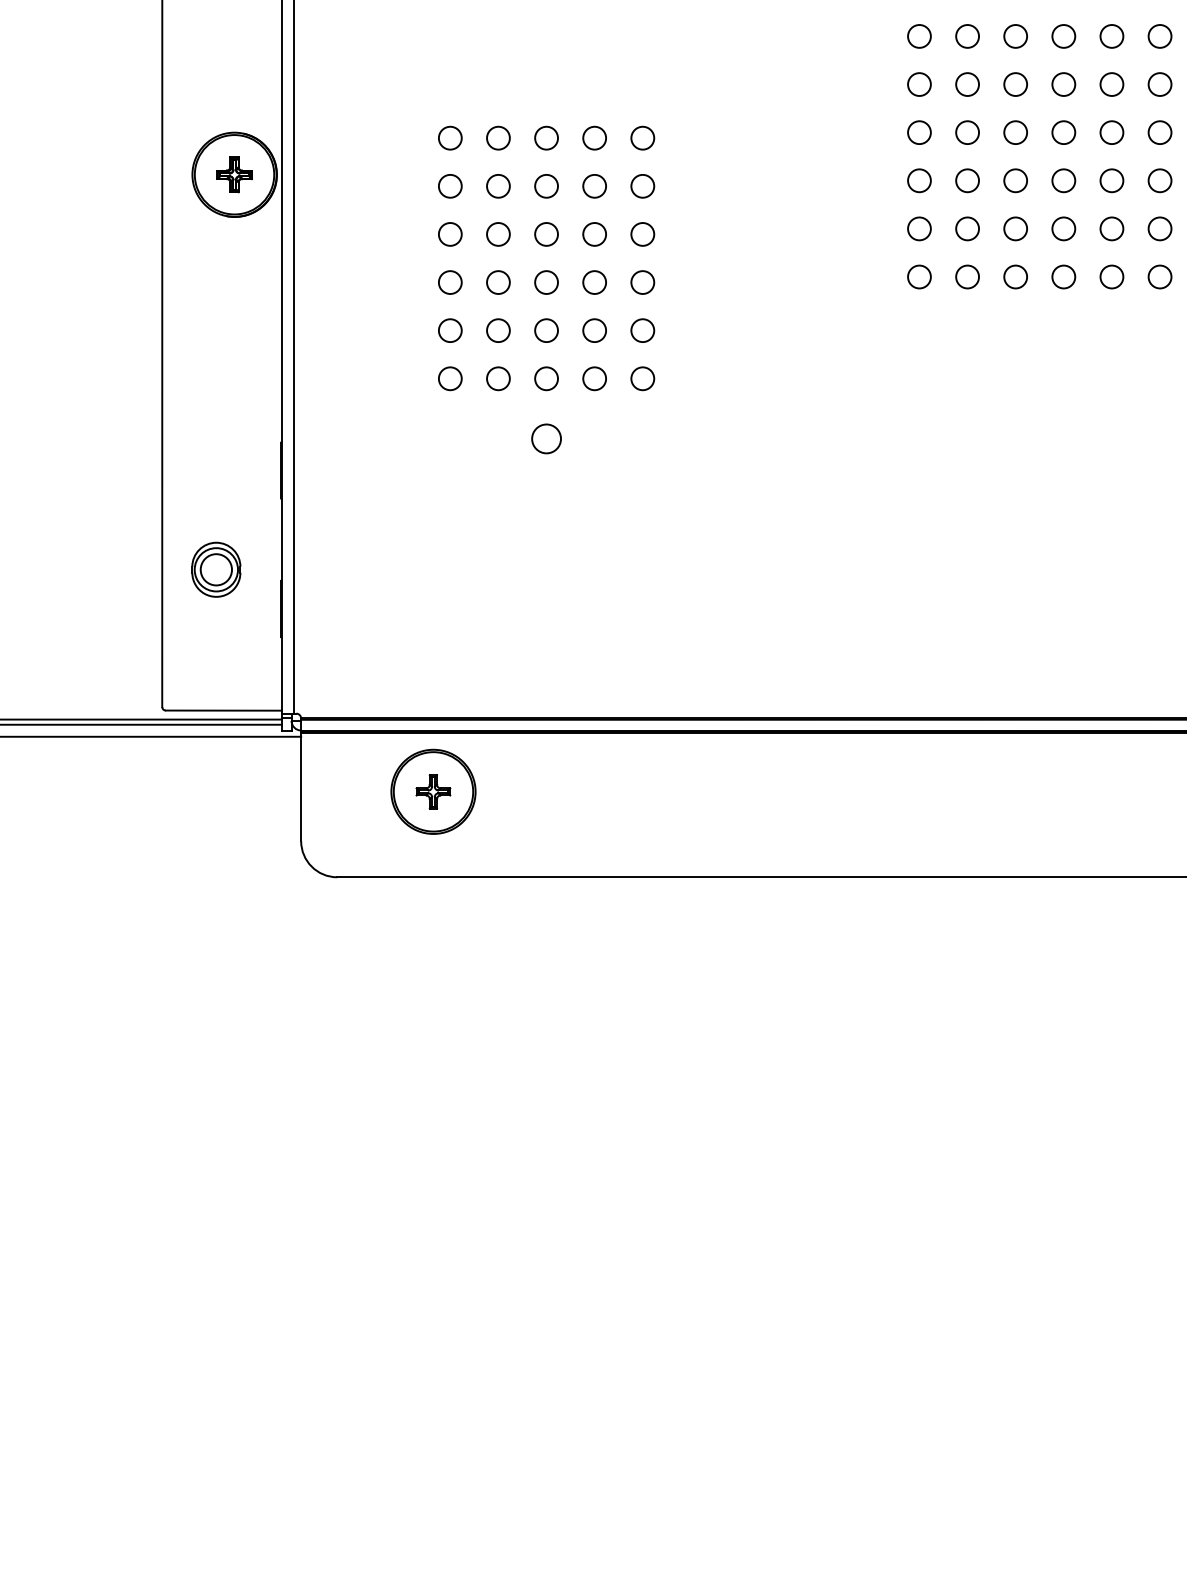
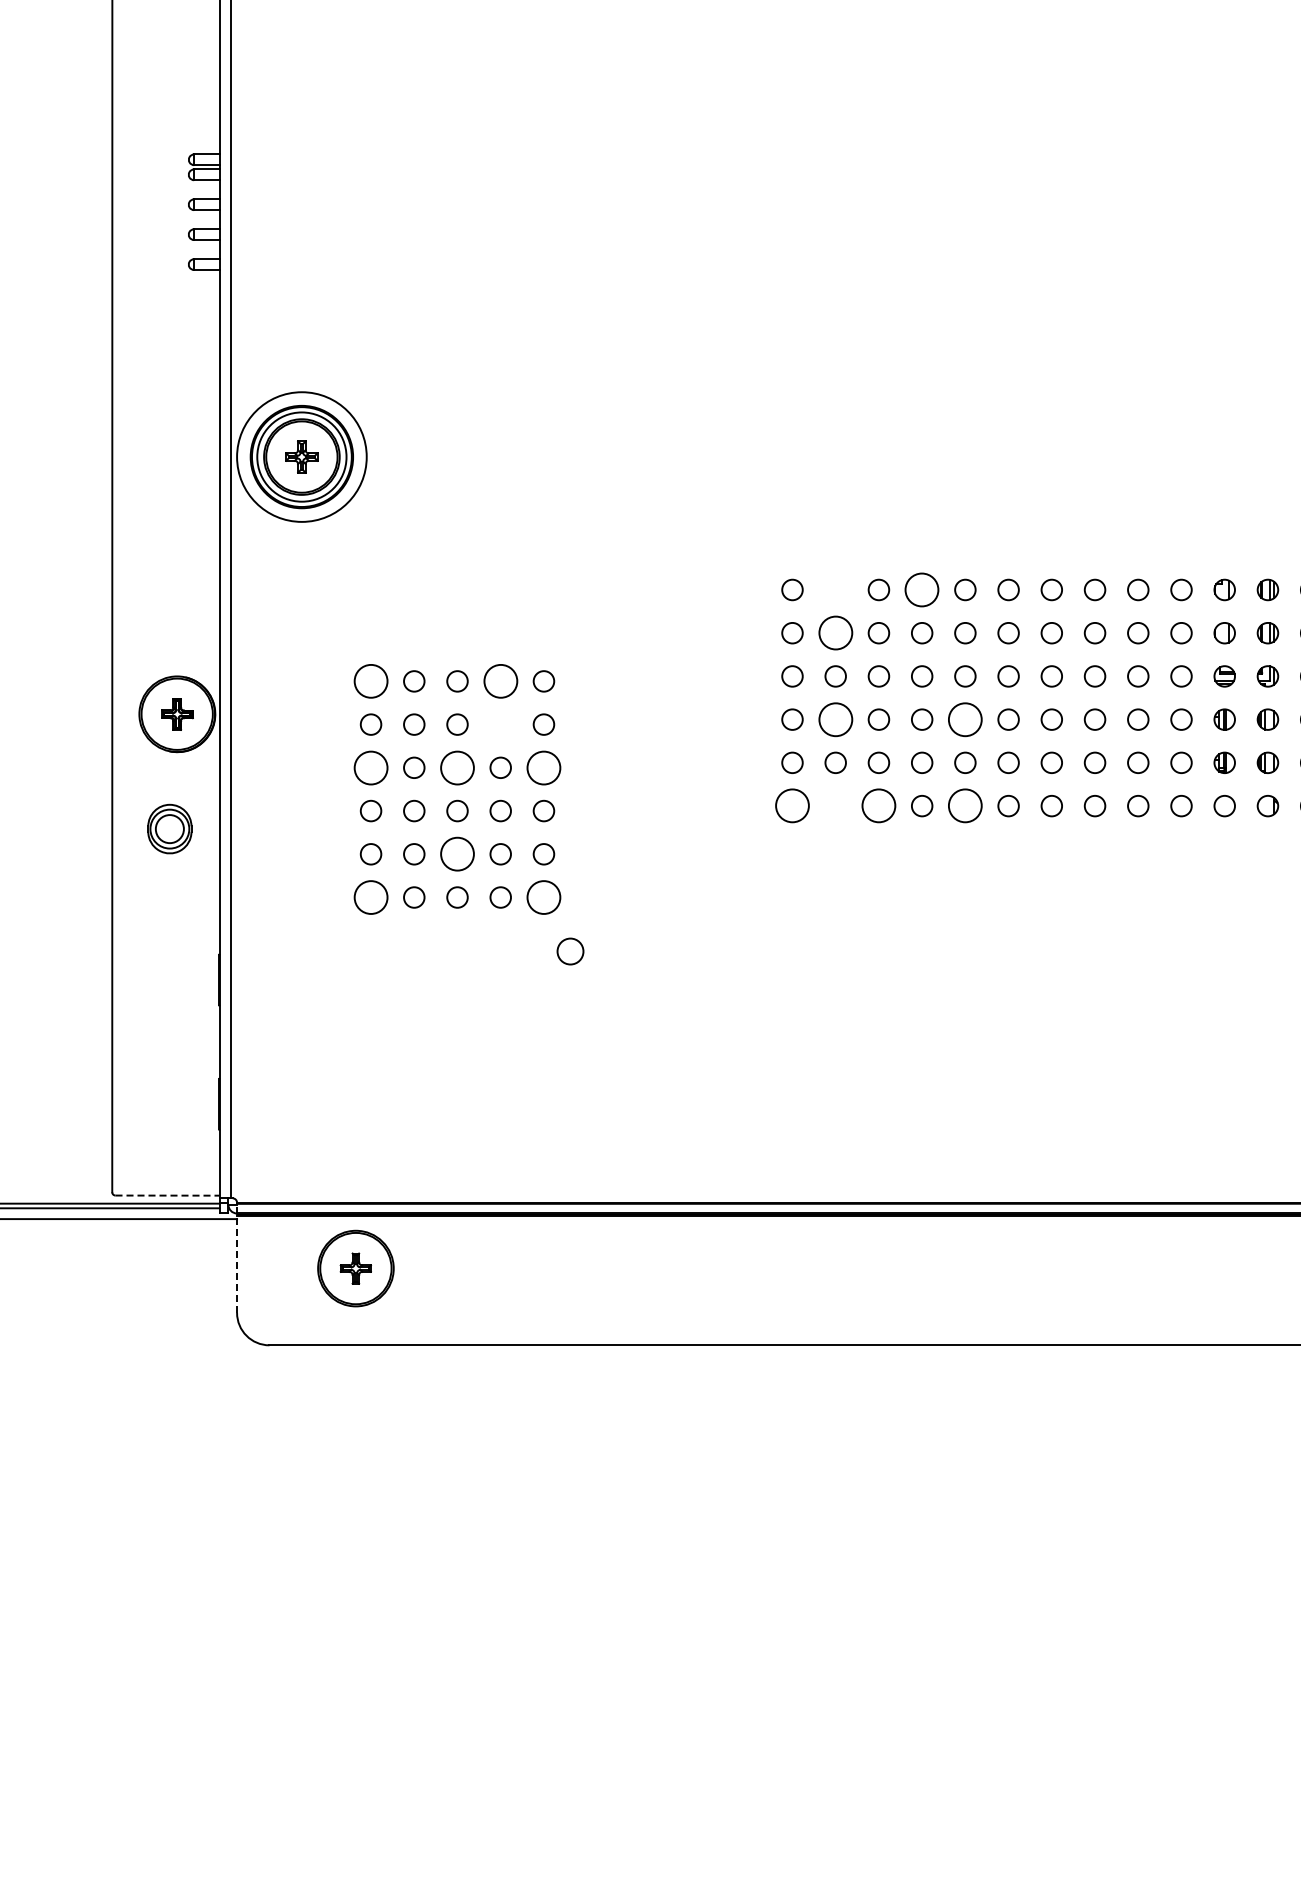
circle: (967, 35) -> (835, 589), removed
circle: (1064, 35) -> (922, 589), size x1.6
circle: (967, 84) -> (835, 633), size x1.6
circle: (449, 138) -> (370, 681), size x1.6
circle: (594, 138) -> (500, 681), size x1.6
circle: (967, 180) -> (835, 719), size x1.6
circle: (1112, 180) -> (965, 719), size x1.6
circle: (594, 186) -> (500, 724), removed
circle: (449, 234) -> (370, 767), size x1.6
circle: (546, 234) -> (457, 767), size x1.6
circle: (642, 234) -> (543, 767), size x1.6
circle: (919, 277) -> (792, 806), size x1.6
circle: (967, 277) -> (835, 806), removed
circle: (1015, 277) -> (878, 806), size x1.6
circle: (1112, 277) -> (965, 806), size x1.6
circle: (546, 330) -> (457, 854), size x1.6
circle: (449, 378) -> (370, 897), size x1.6
circle: (642, 378) -> (543, 897), size x1.6
circle: (546, 438) -> (570, 951), moved
part: (215, 569) -> (169, 828), moved
line: (224, 710) -> (168, 1195), solid -> dashed
line: (301, 779) -> (237, 1257), solid -> dashed

